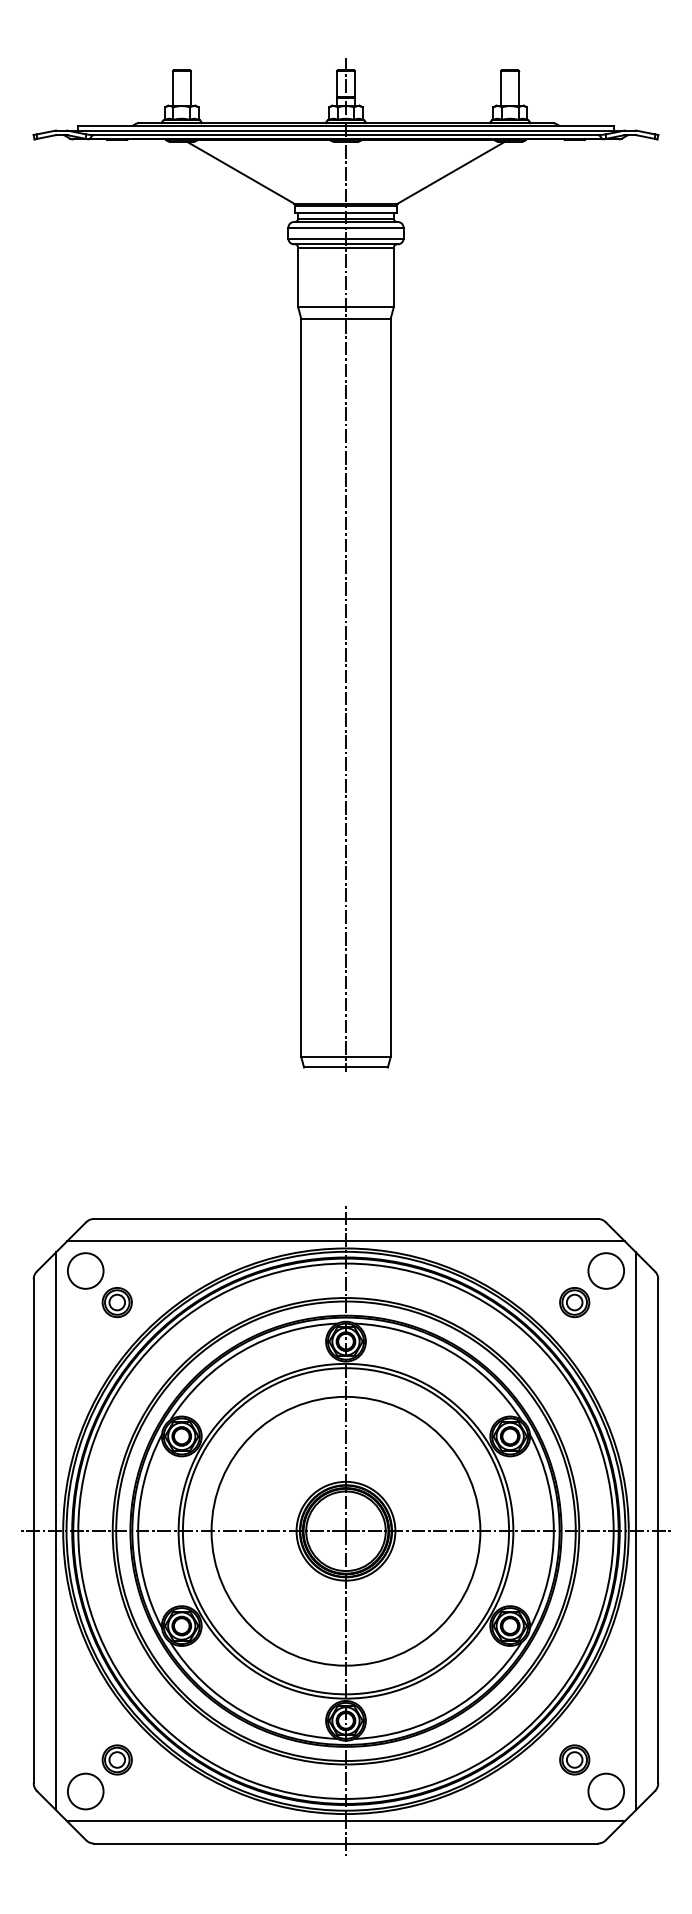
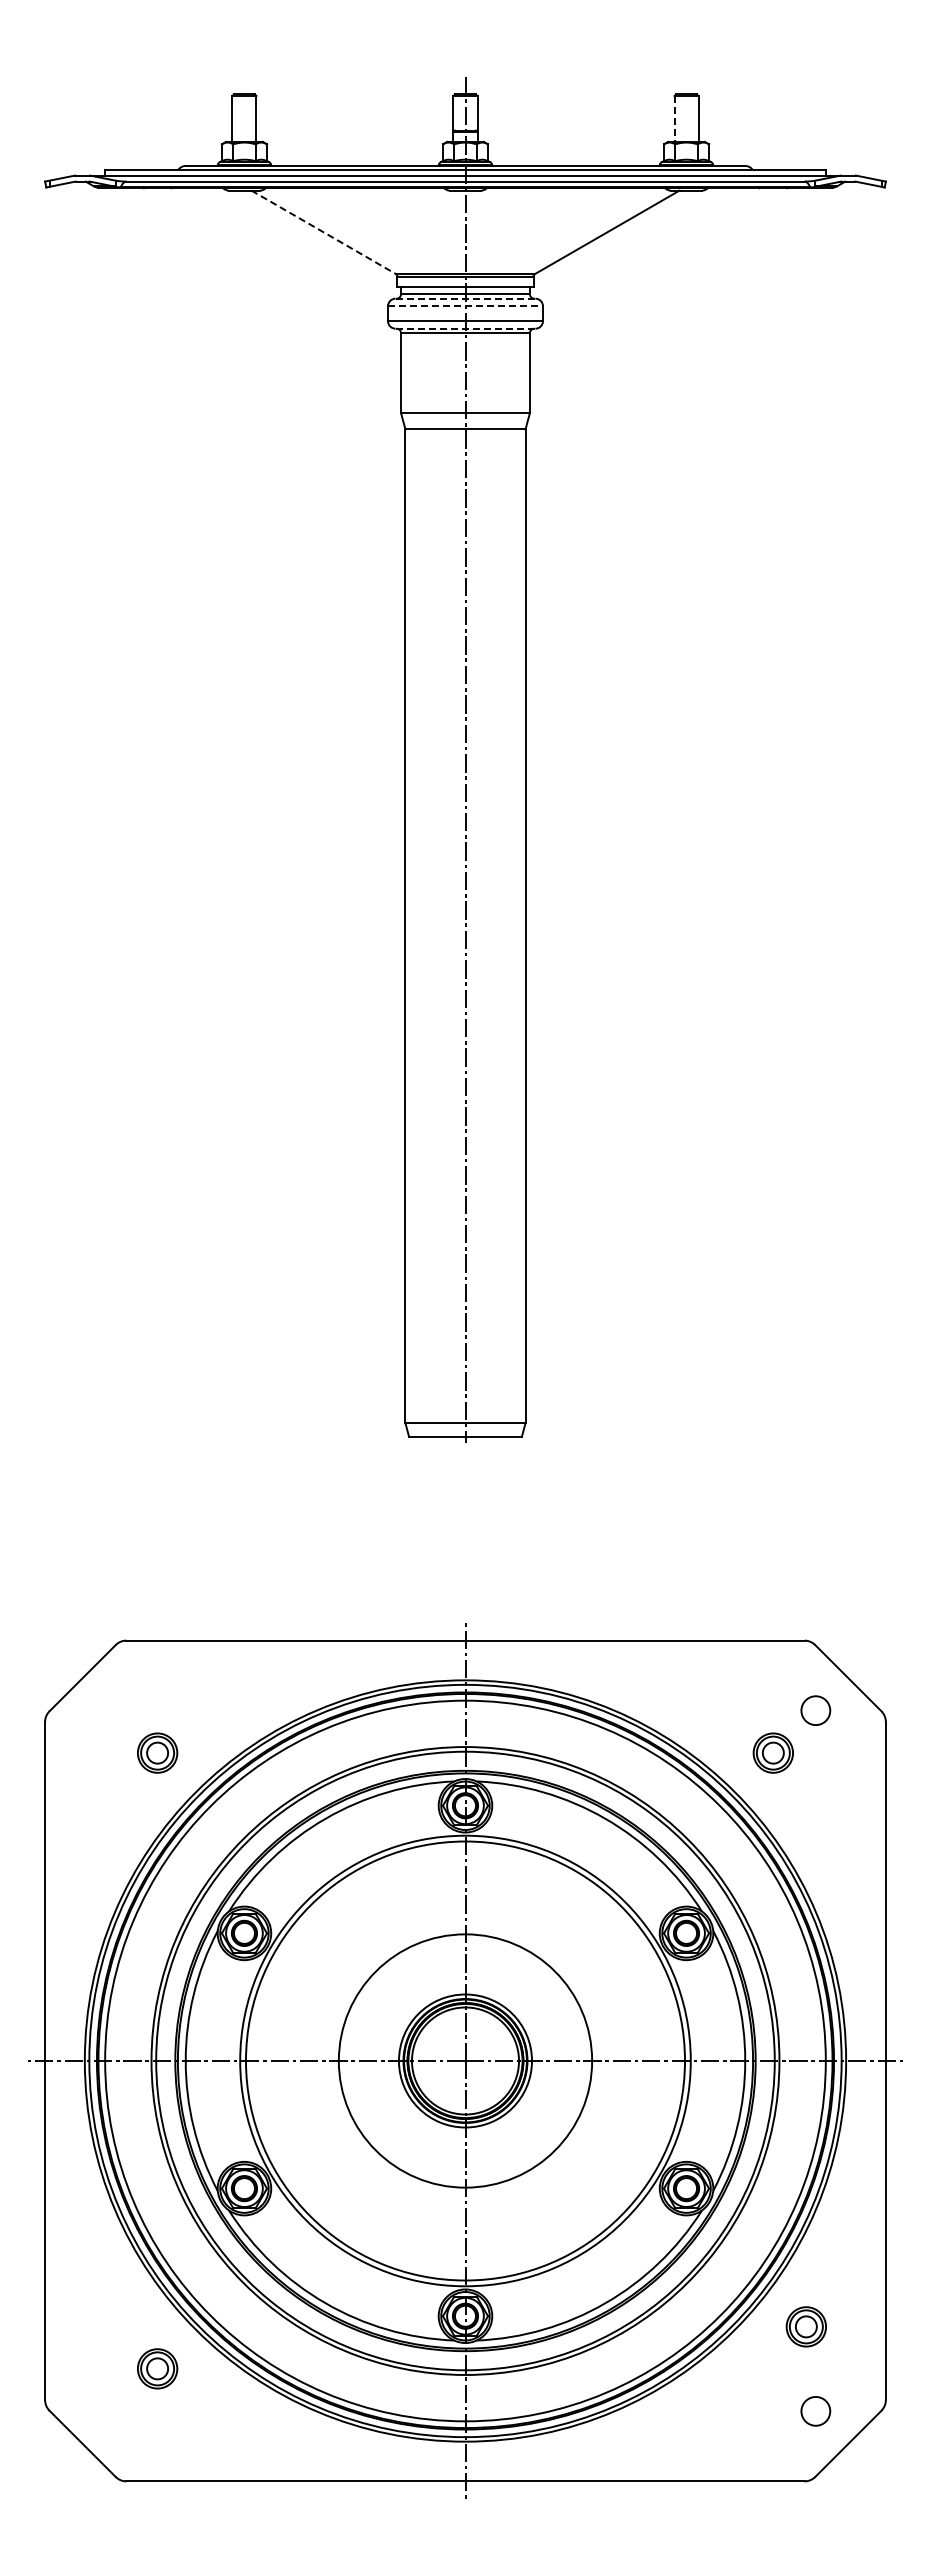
line: (501, 88) -> (674, 118), solid -> dashed
line: (241, 172) -> (324, 232), solid -> dashed
line: (346, 221) -> (465, 298), solid -> dashed
line: (346, 227) -> (465, 306), solid -> dashed
line: (346, 244) -> (465, 328), solid -> dashed
line: (346, 1241) -> (465, 1670), removed
circle: (85, 1270) -> (115, 1710), removed
circle: (606, 1270) -> (815, 1710), size x0.6
line: (56, 1530) -> (75, 2060), removed
circle: (346, 1530) -> (465, 2060), size x0.7
line: (635, 1530) -> (855, 2060), removed
part: (574, 1759) -> (805, 2326), moved
circle: (85, 1791) -> (115, 2411), removed
circle: (606, 1791) -> (815, 2411), size x0.6
line: (346, 1821) -> (465, 2451), removed

